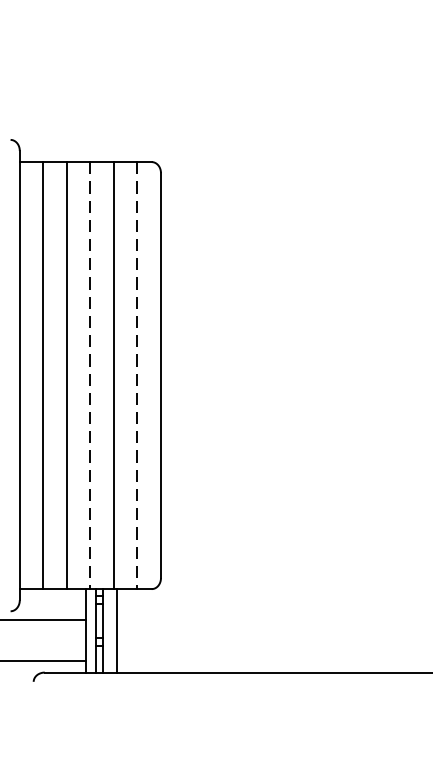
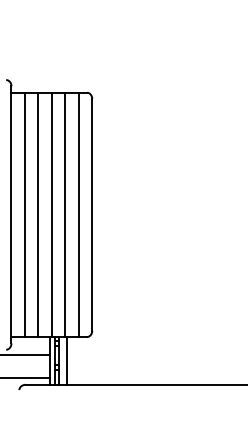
line: (89, 376) -> (51, 215), dashed -> solid
line: (136, 376) -> (78, 215), dashed -> solid

